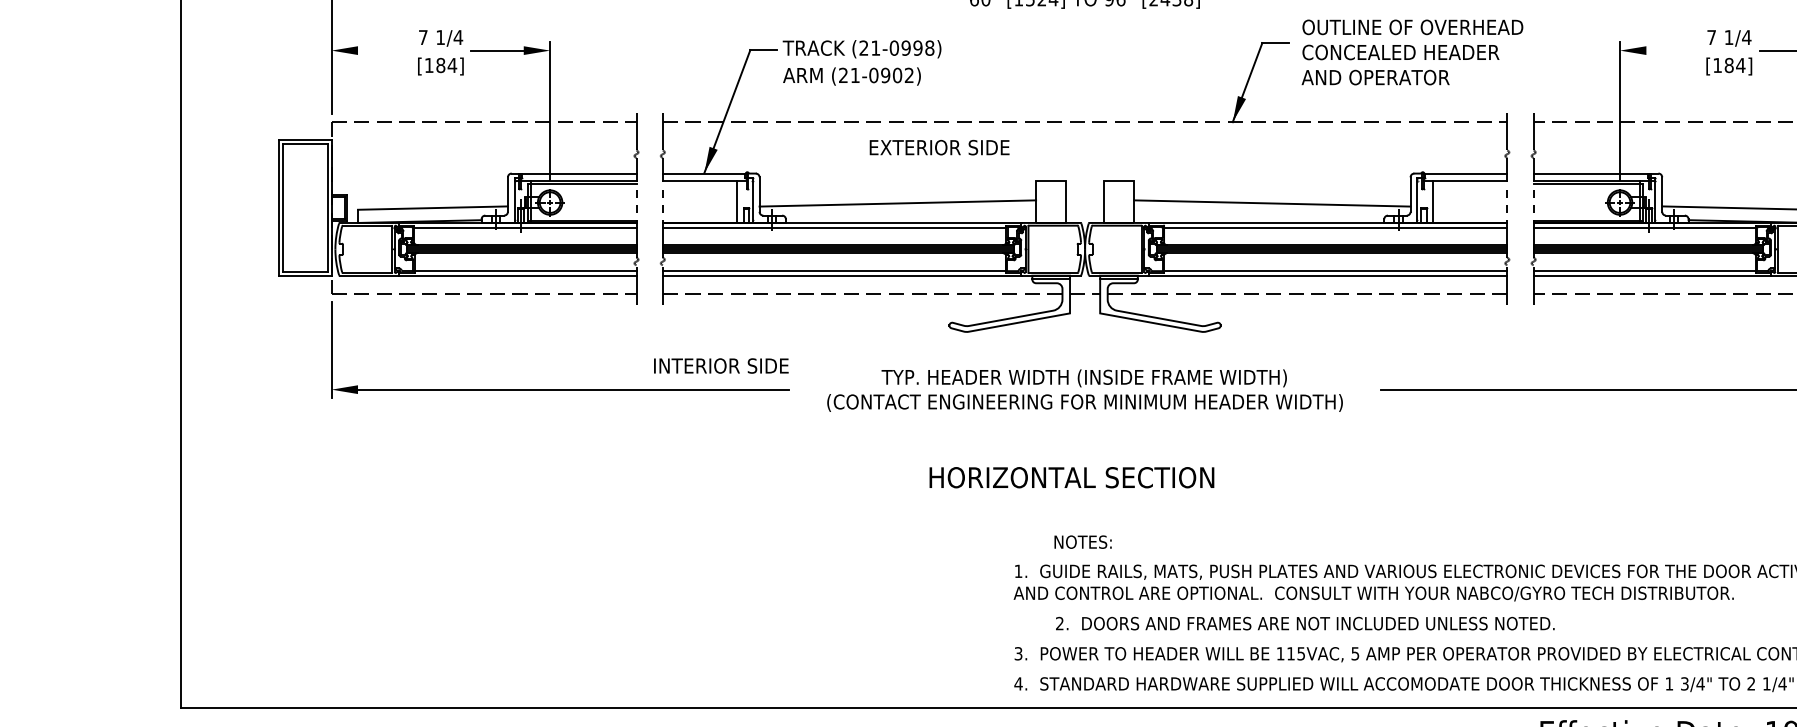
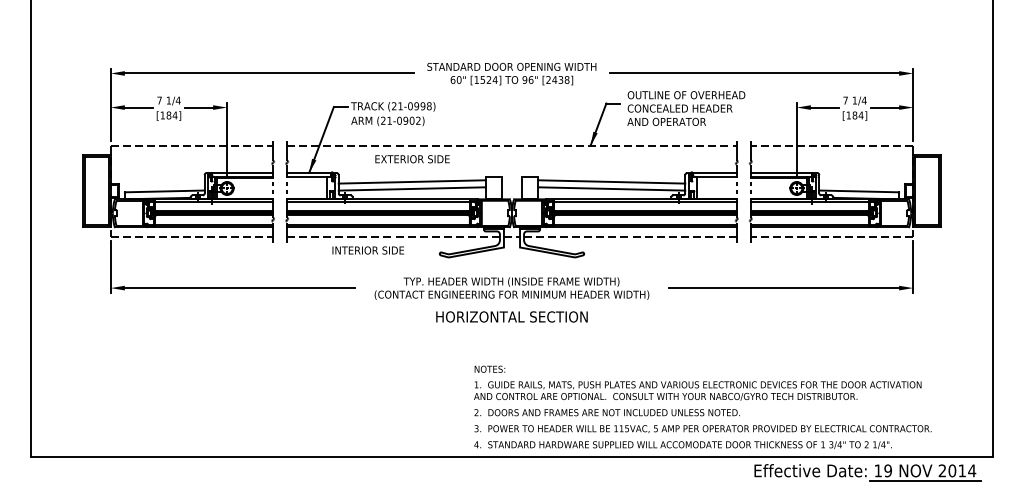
line: (383, 50) -> (138, 107), added
line: (1671, 50) -> (824, 107), added
text: (939, 148) -> (412, 159), moved
line: (896, 189) -> (411, 181), added
line: (1271, 189) -> (611, 181), added
text: (719, 365) -> (367, 250), moved
text: (1071, 476) -> (511, 316), moved
text: (1082, 540) -> (489, 368), moved
text: (1303, 623) -> (606, 412), moved

